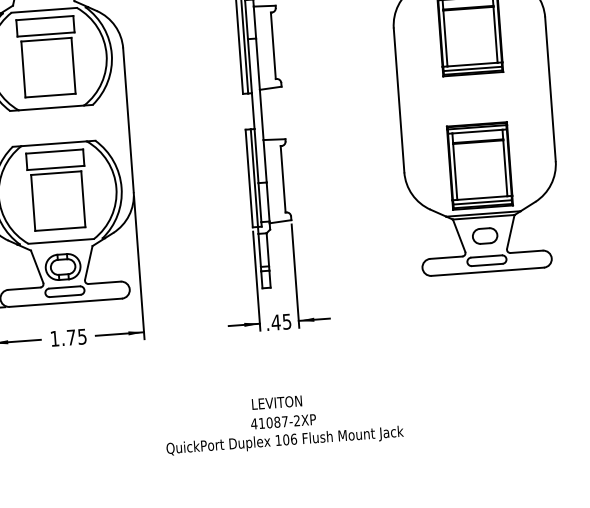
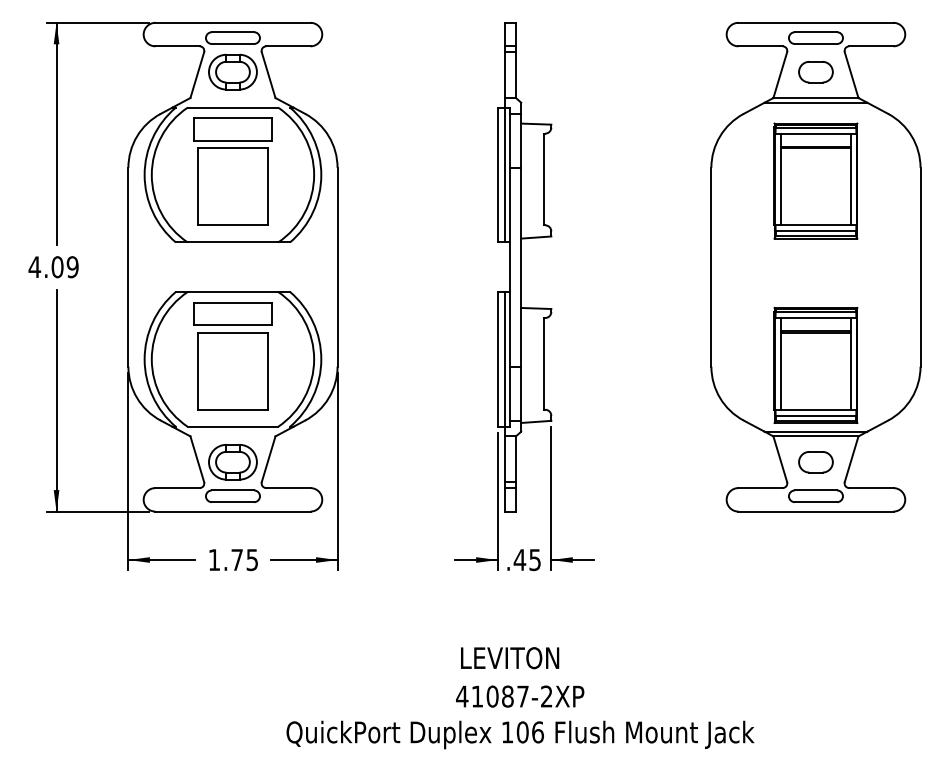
part: (283, 422) -> (520, 698), size x1.43

